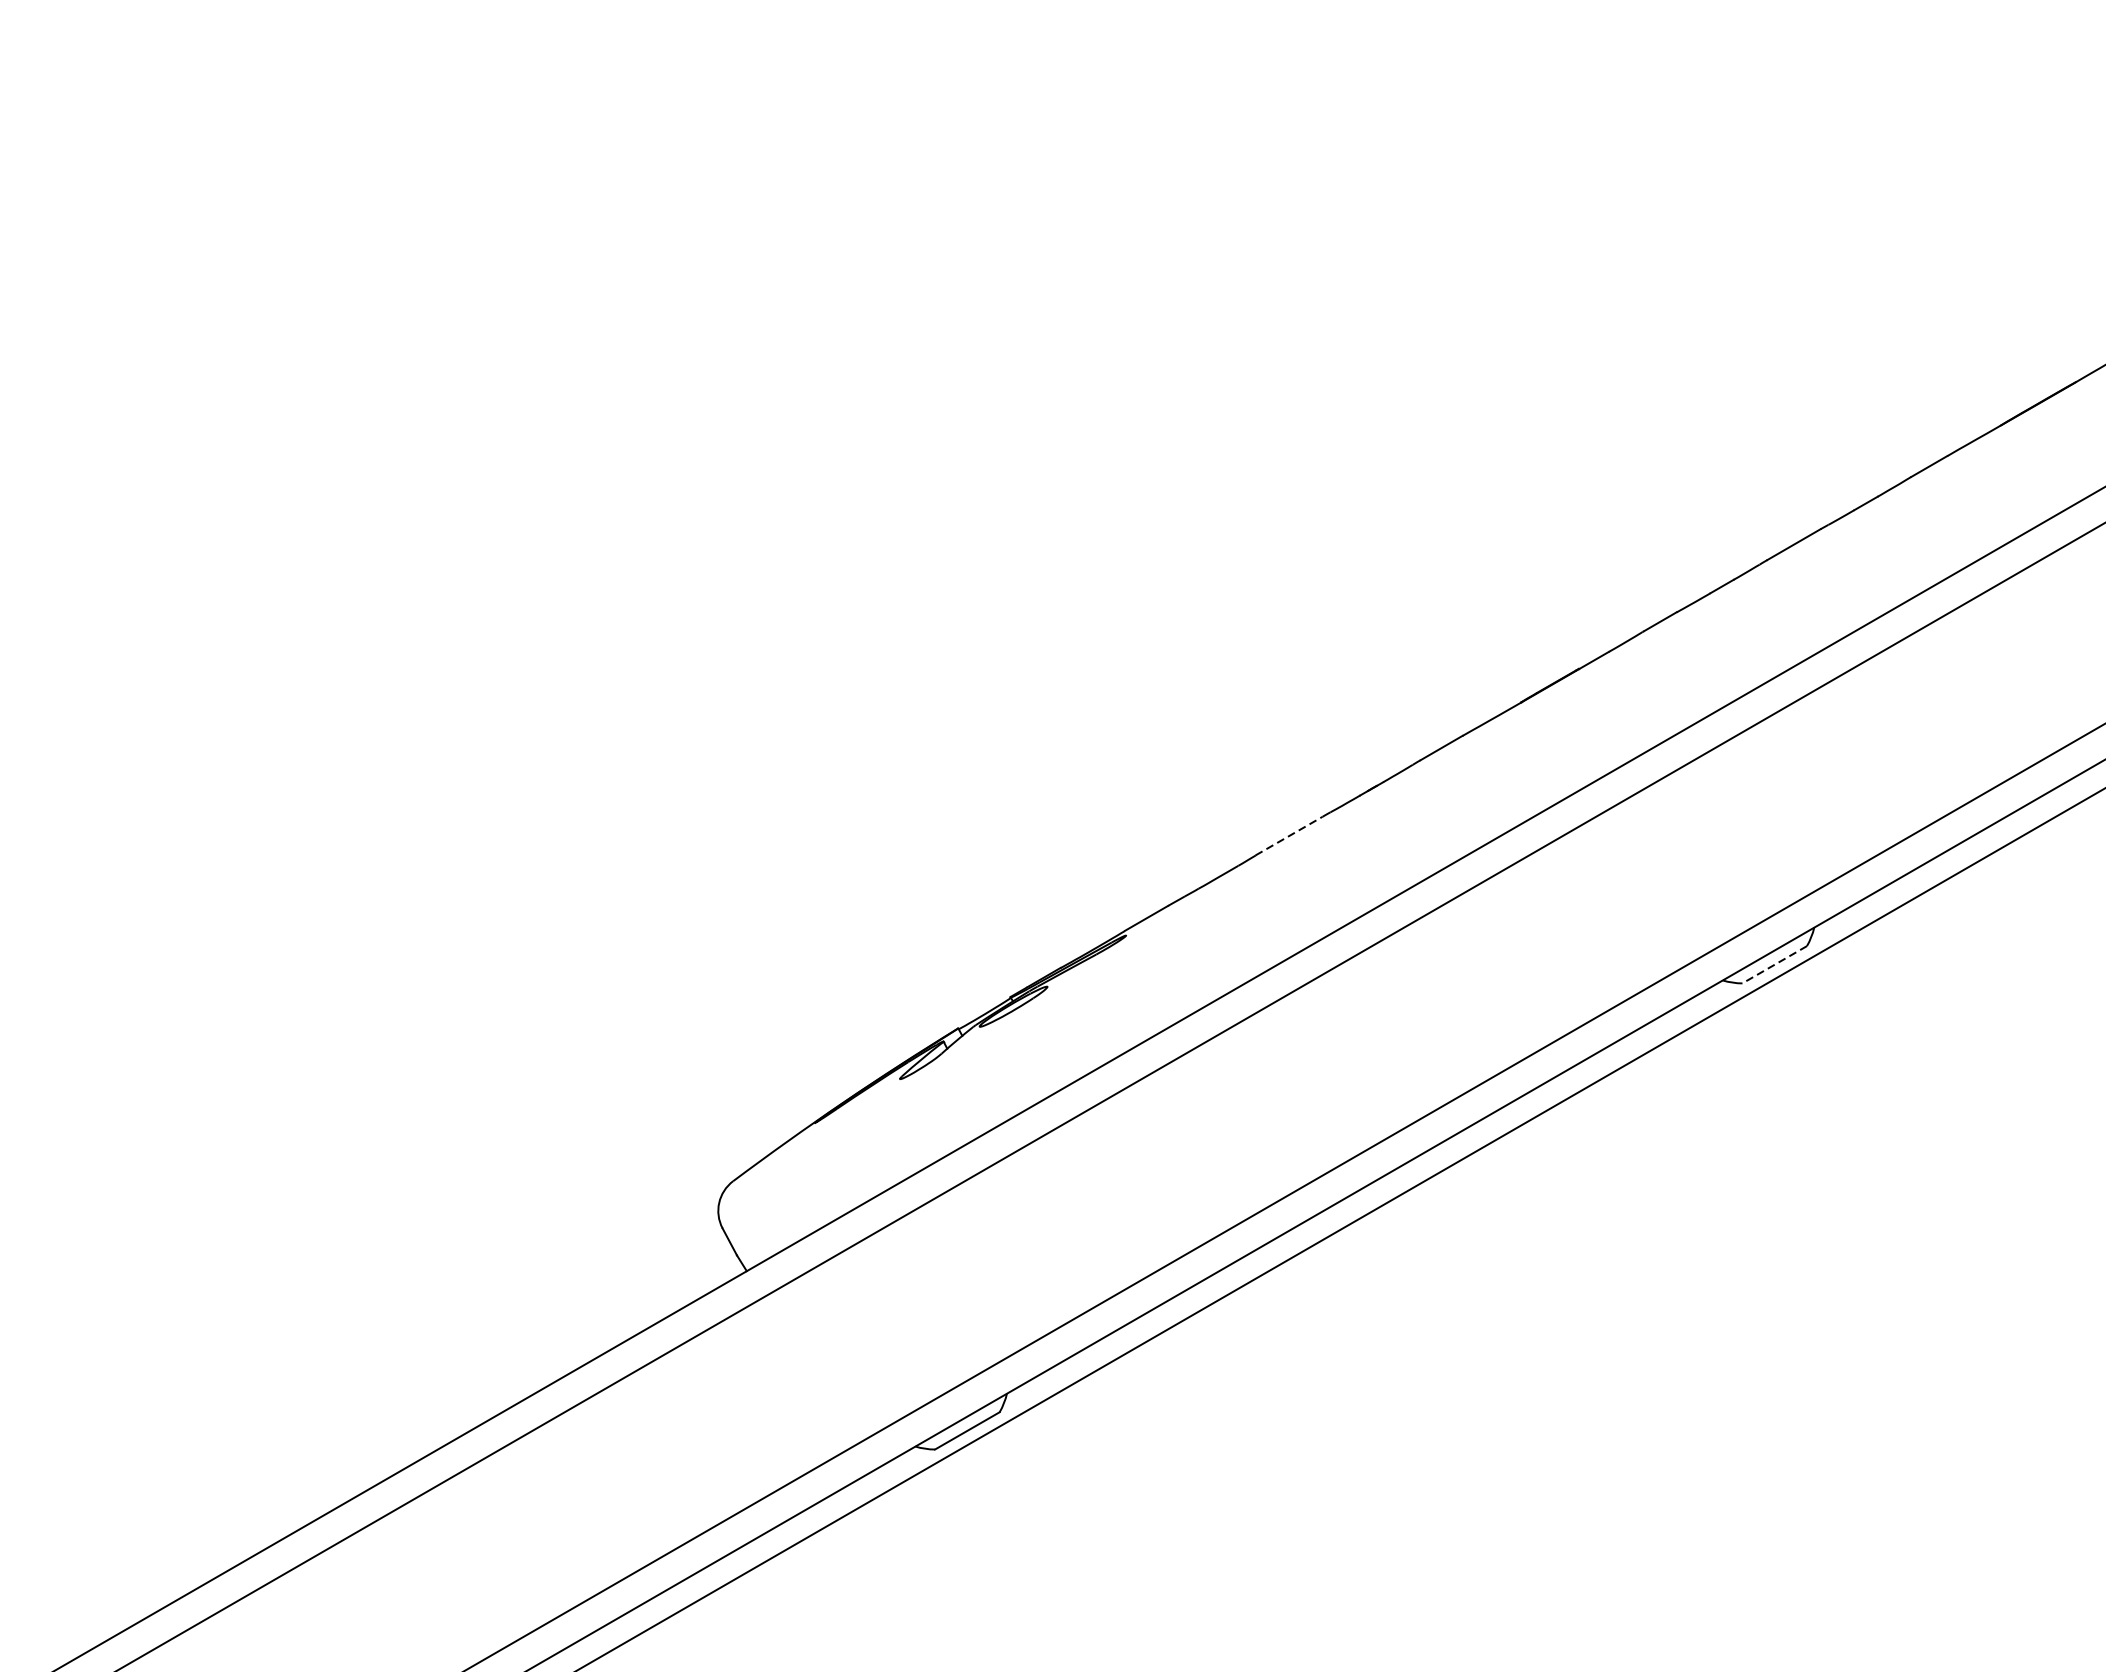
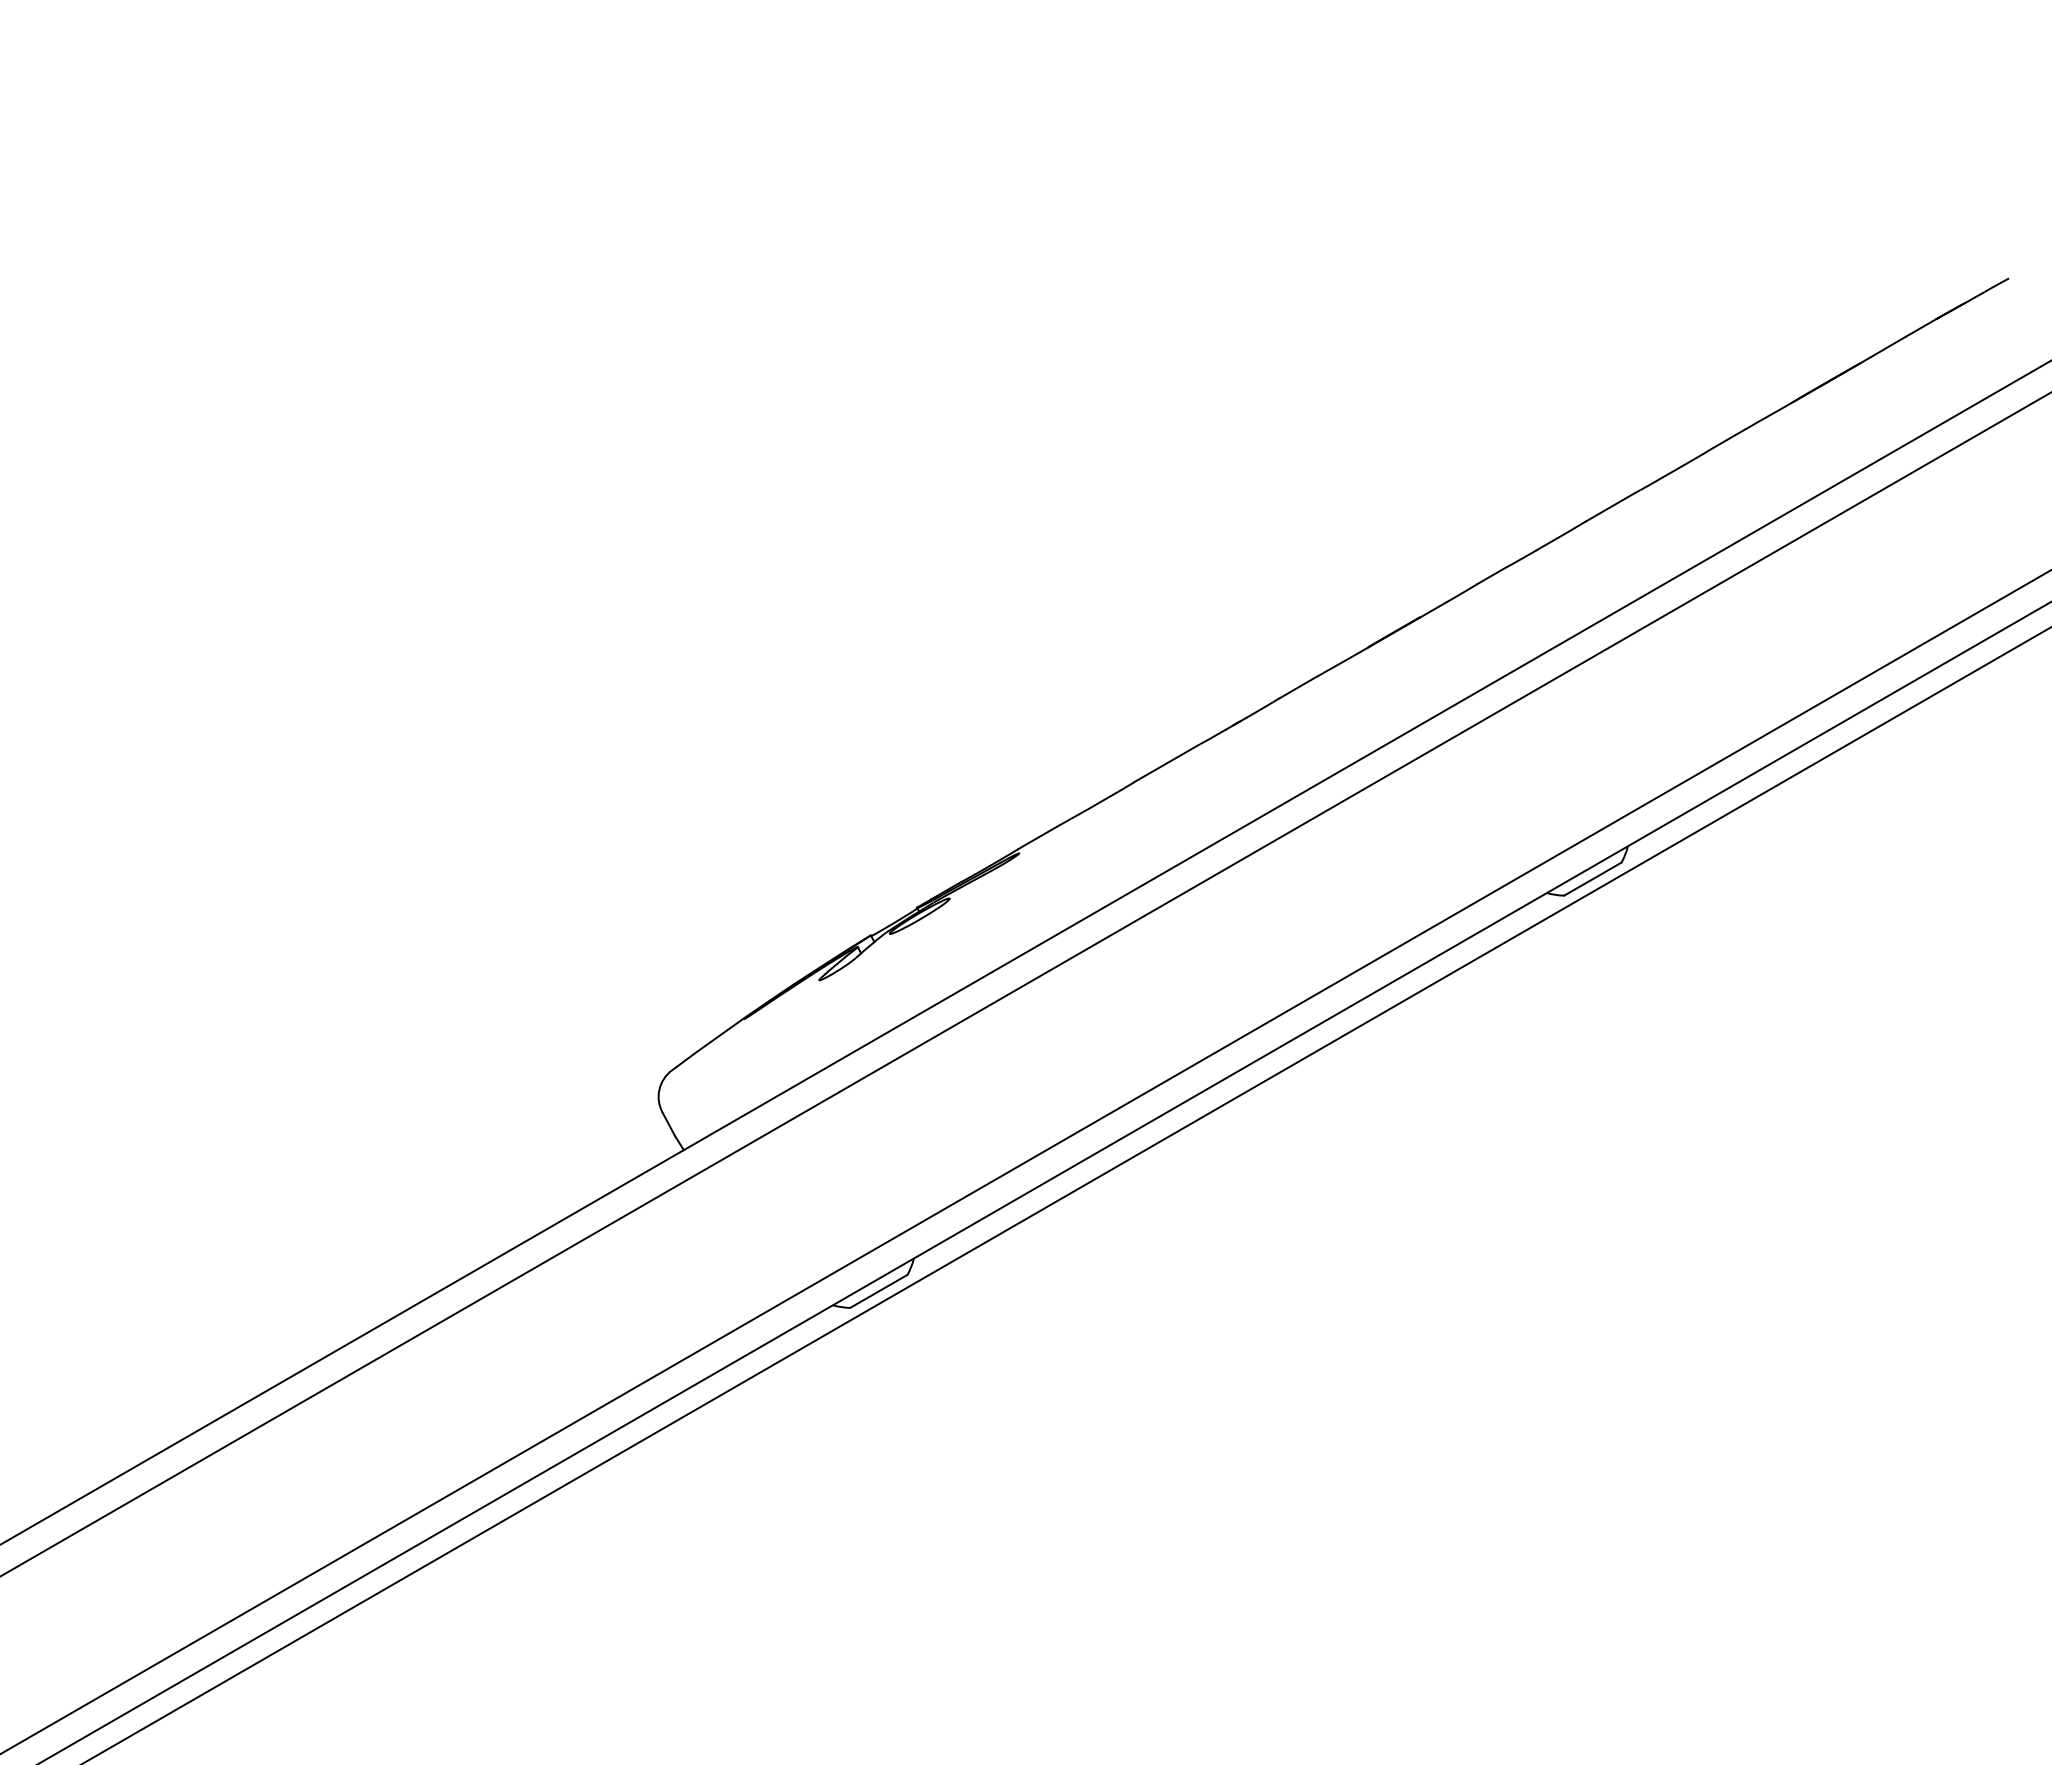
line: (1289, 836) -> (1163, 765), dashed -> solid
line: (1774, 965) -> (1592, 879), dashed -> solid

